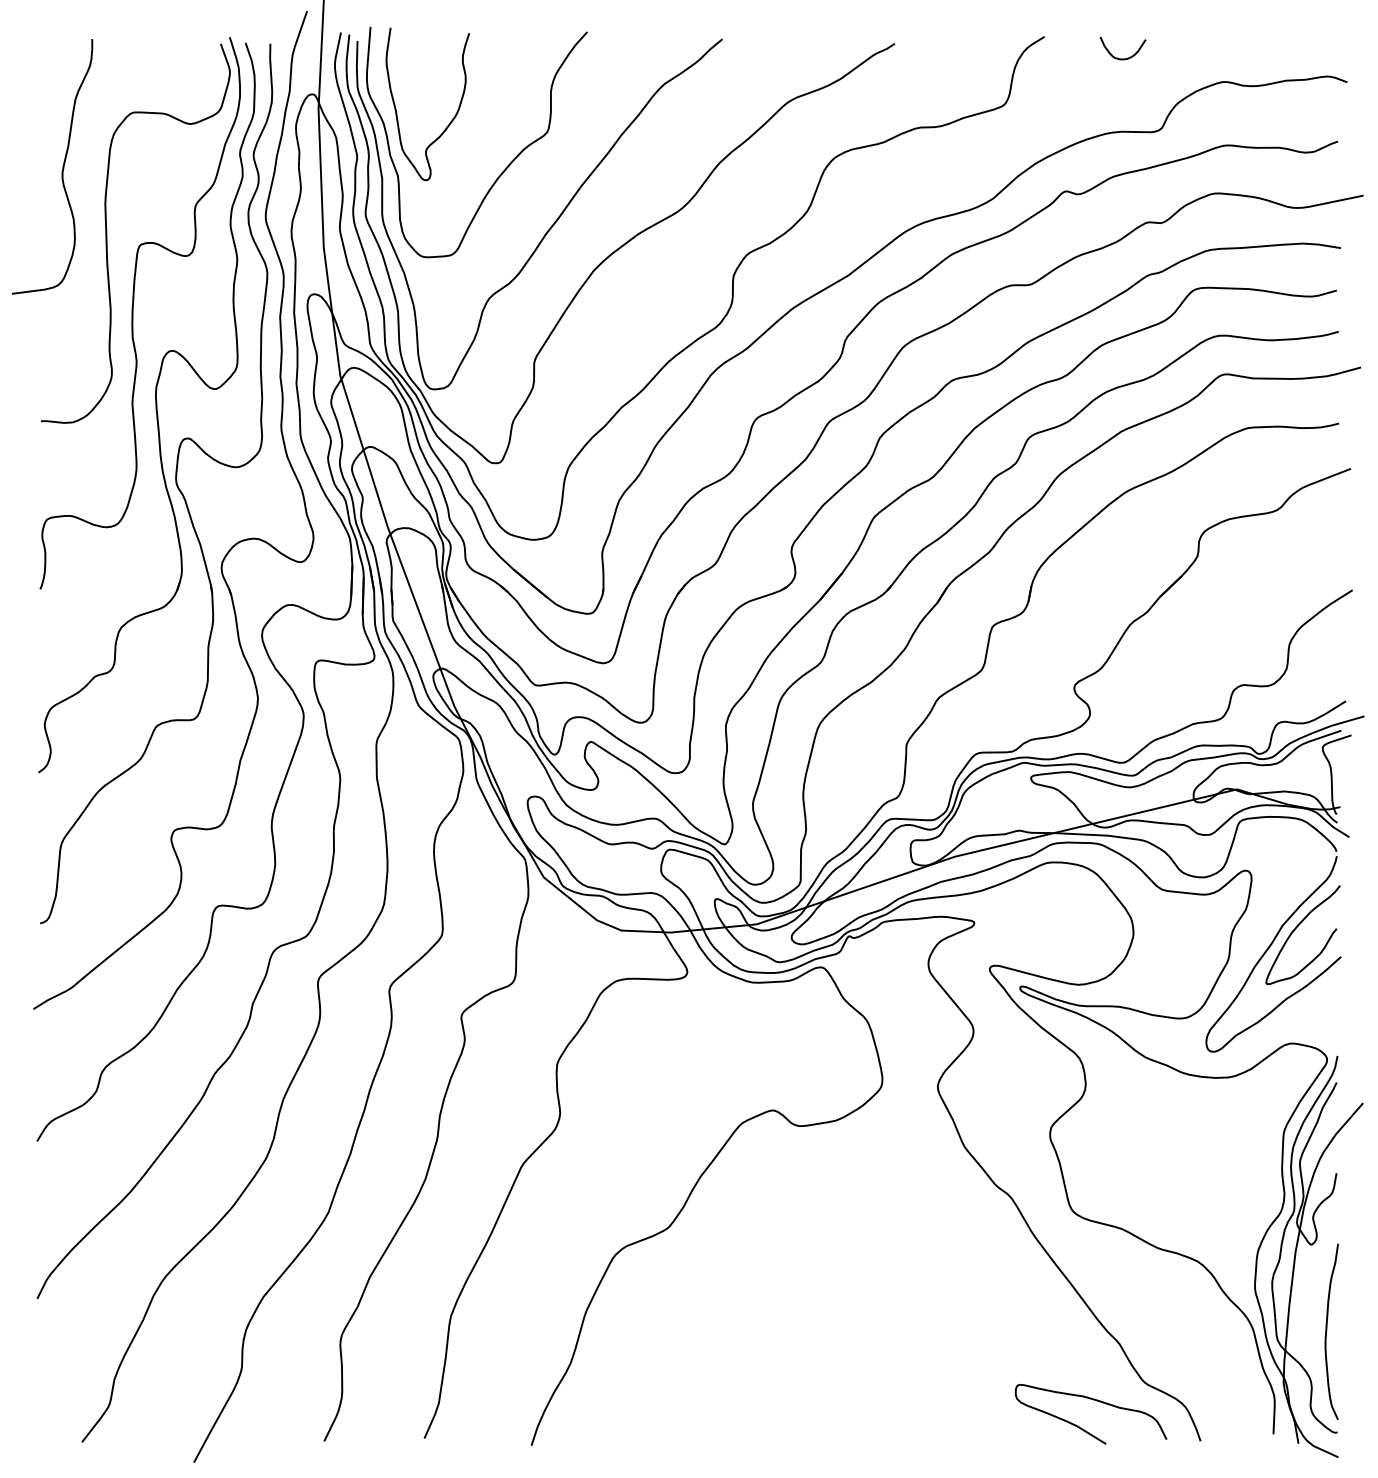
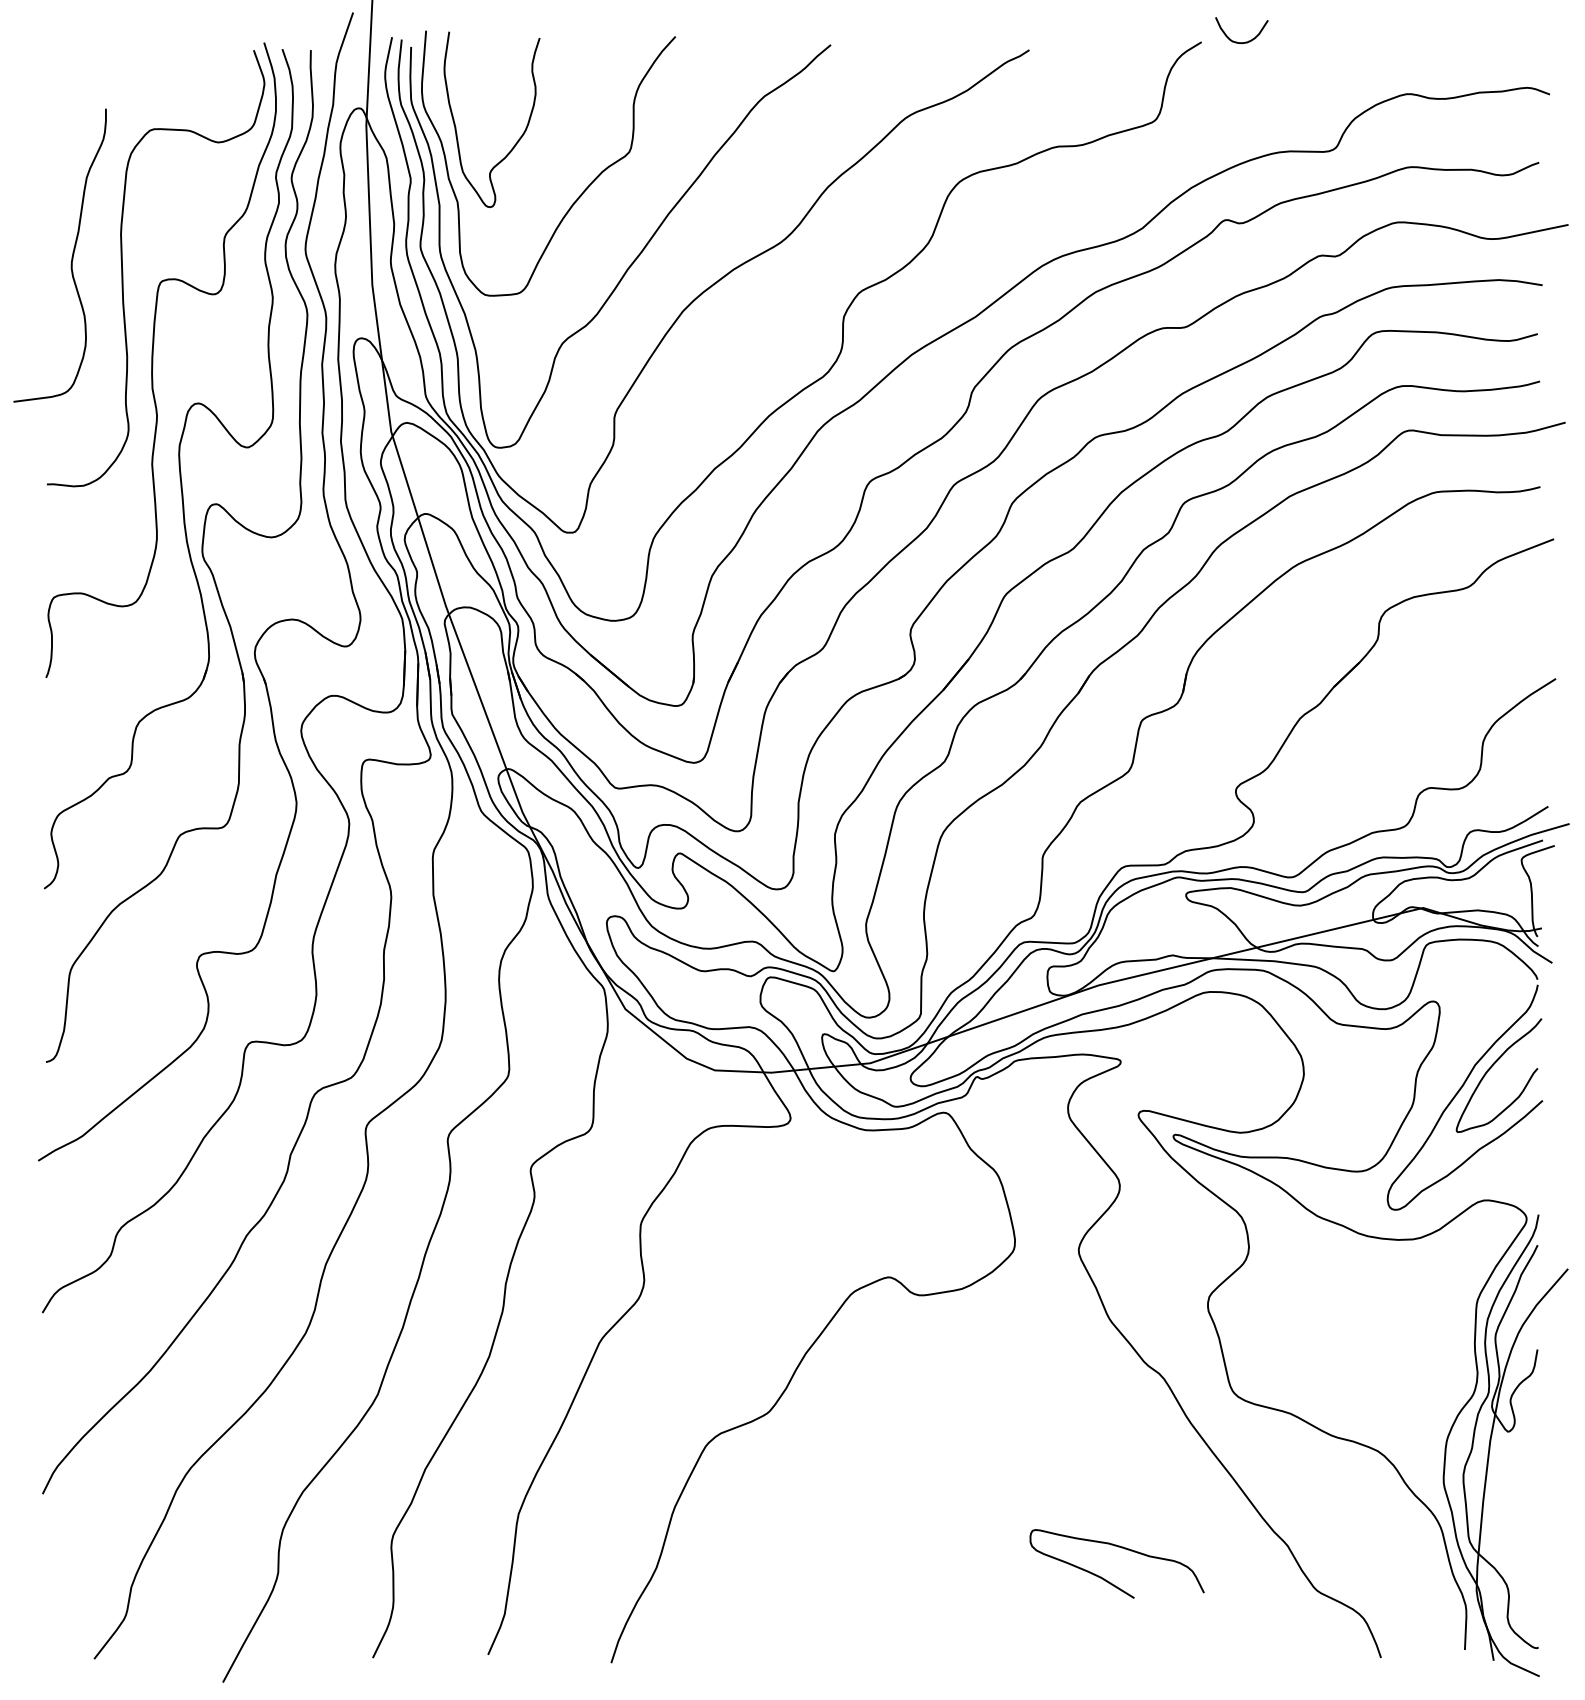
curve: (1119, 57) -> (1237, 41), moved
curve: (62, 167) -> (71, 256), moved
curve: (1326, 1331) -> (1526, 1531), removed
curve: (1094, 1400) -> (1121, 1548), moved

